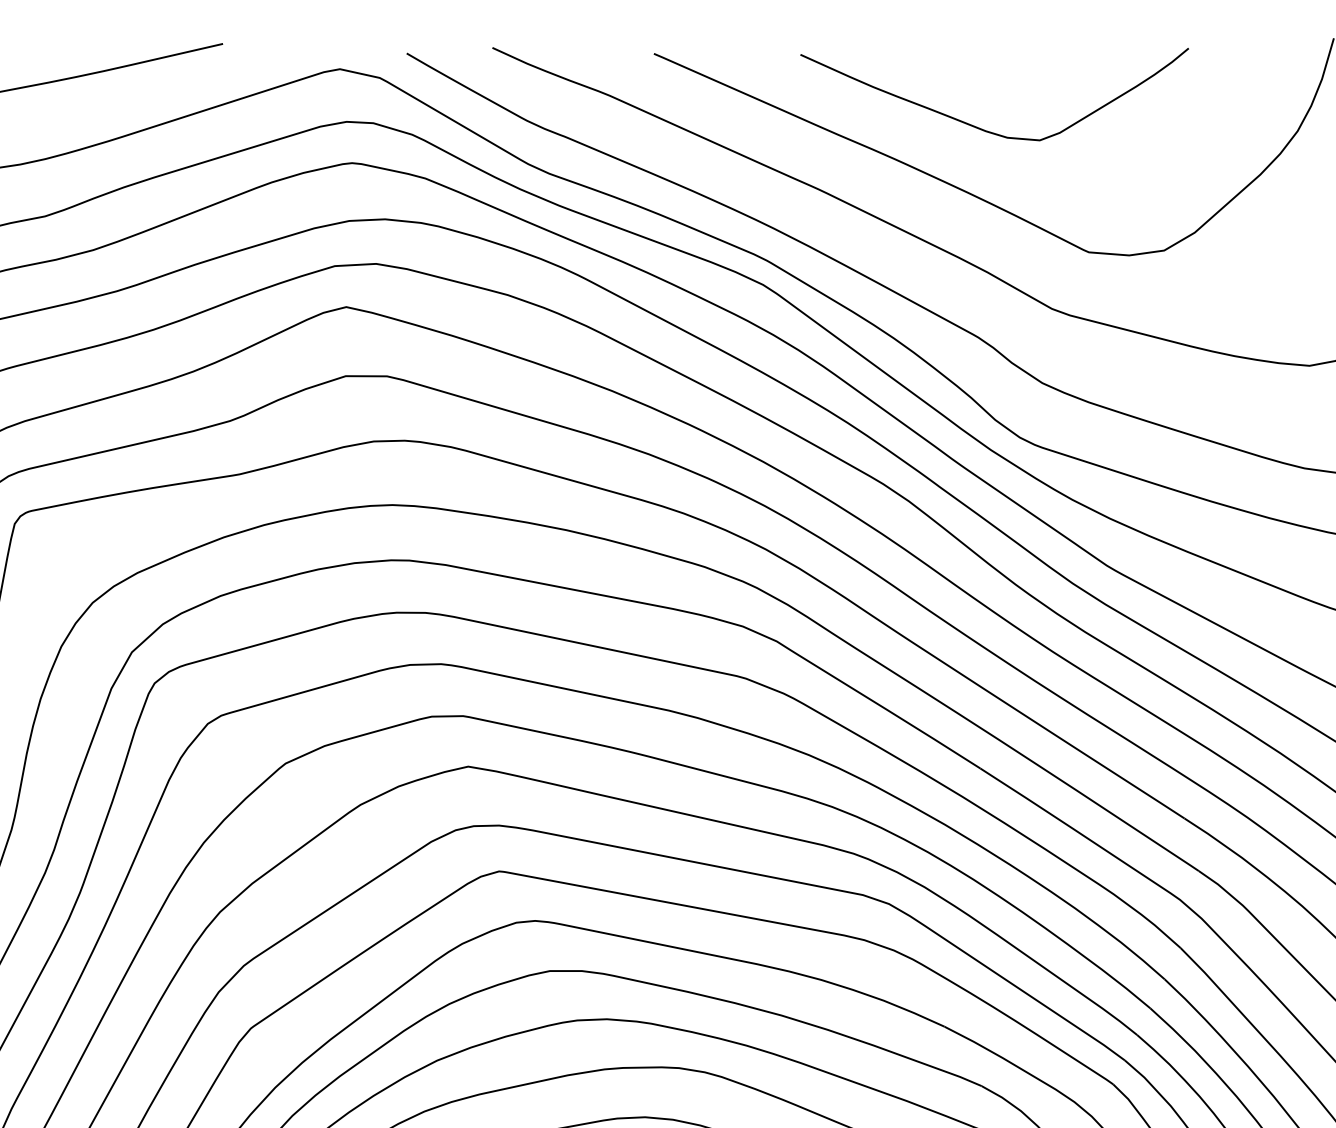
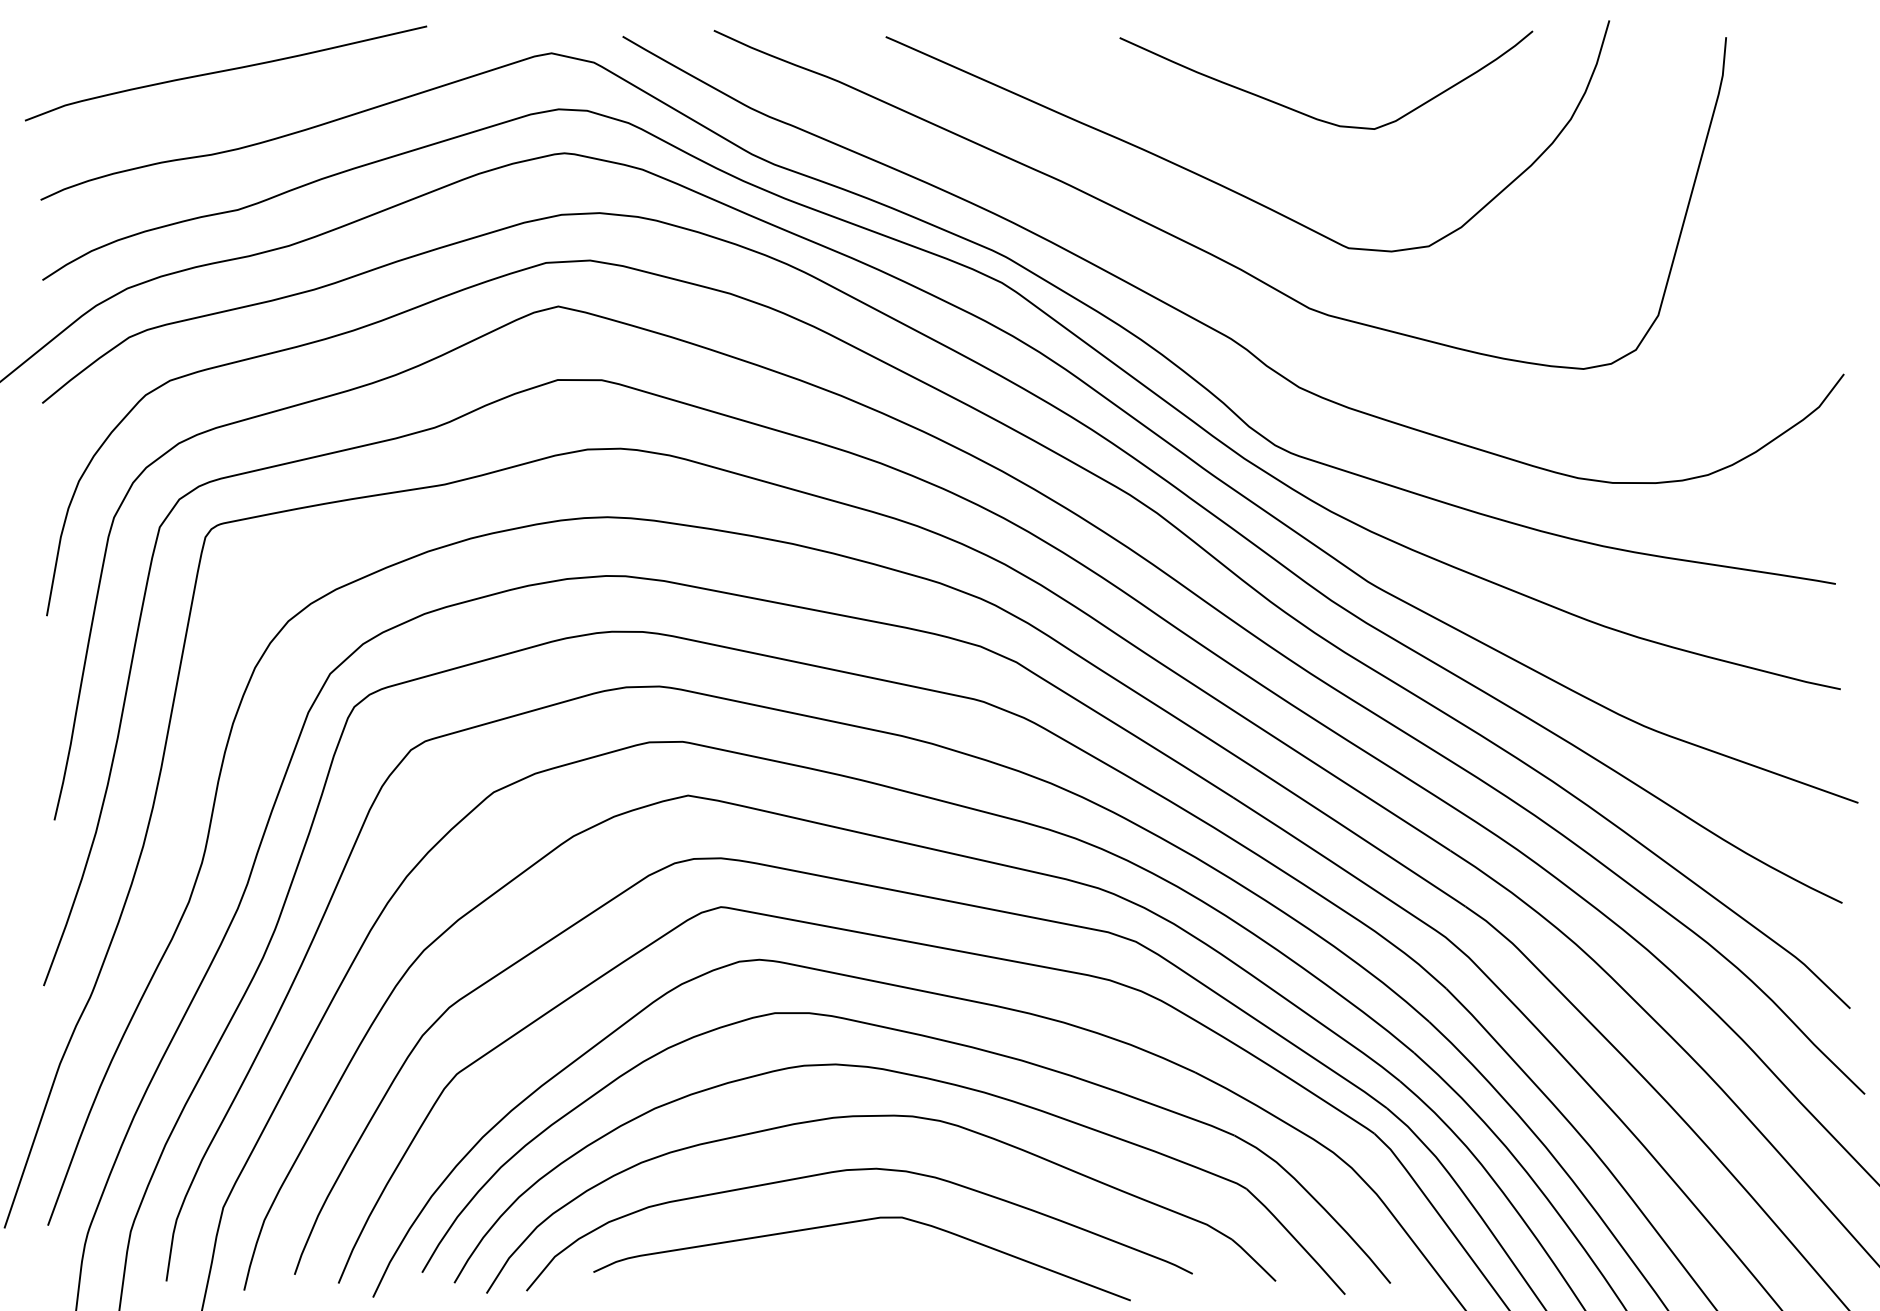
curve: (979, 127) -> (1310, 115), moved

